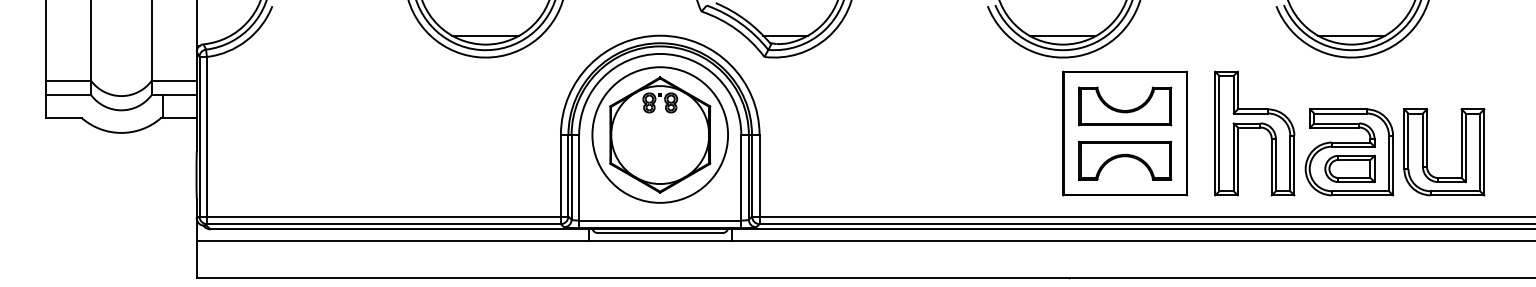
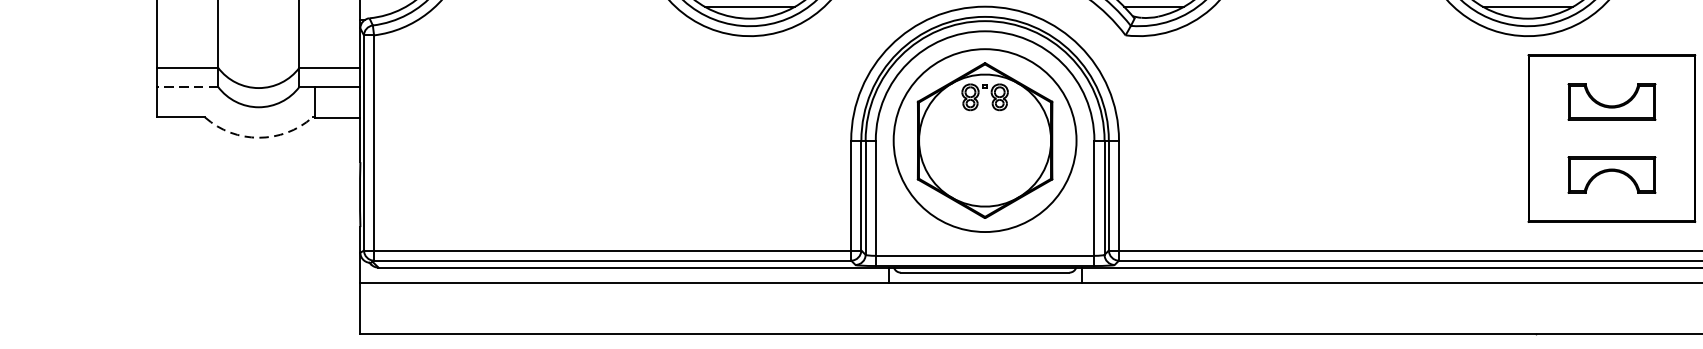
line: (68, 95) -> (187, 87), solid -> dashed
part: (1125, 106) -> (1612, 102), size x0.7
arc: (121, 132) -> (258, 137), solid -> dashed
part: (1125, 160) -> (1612, 174), size x0.7

